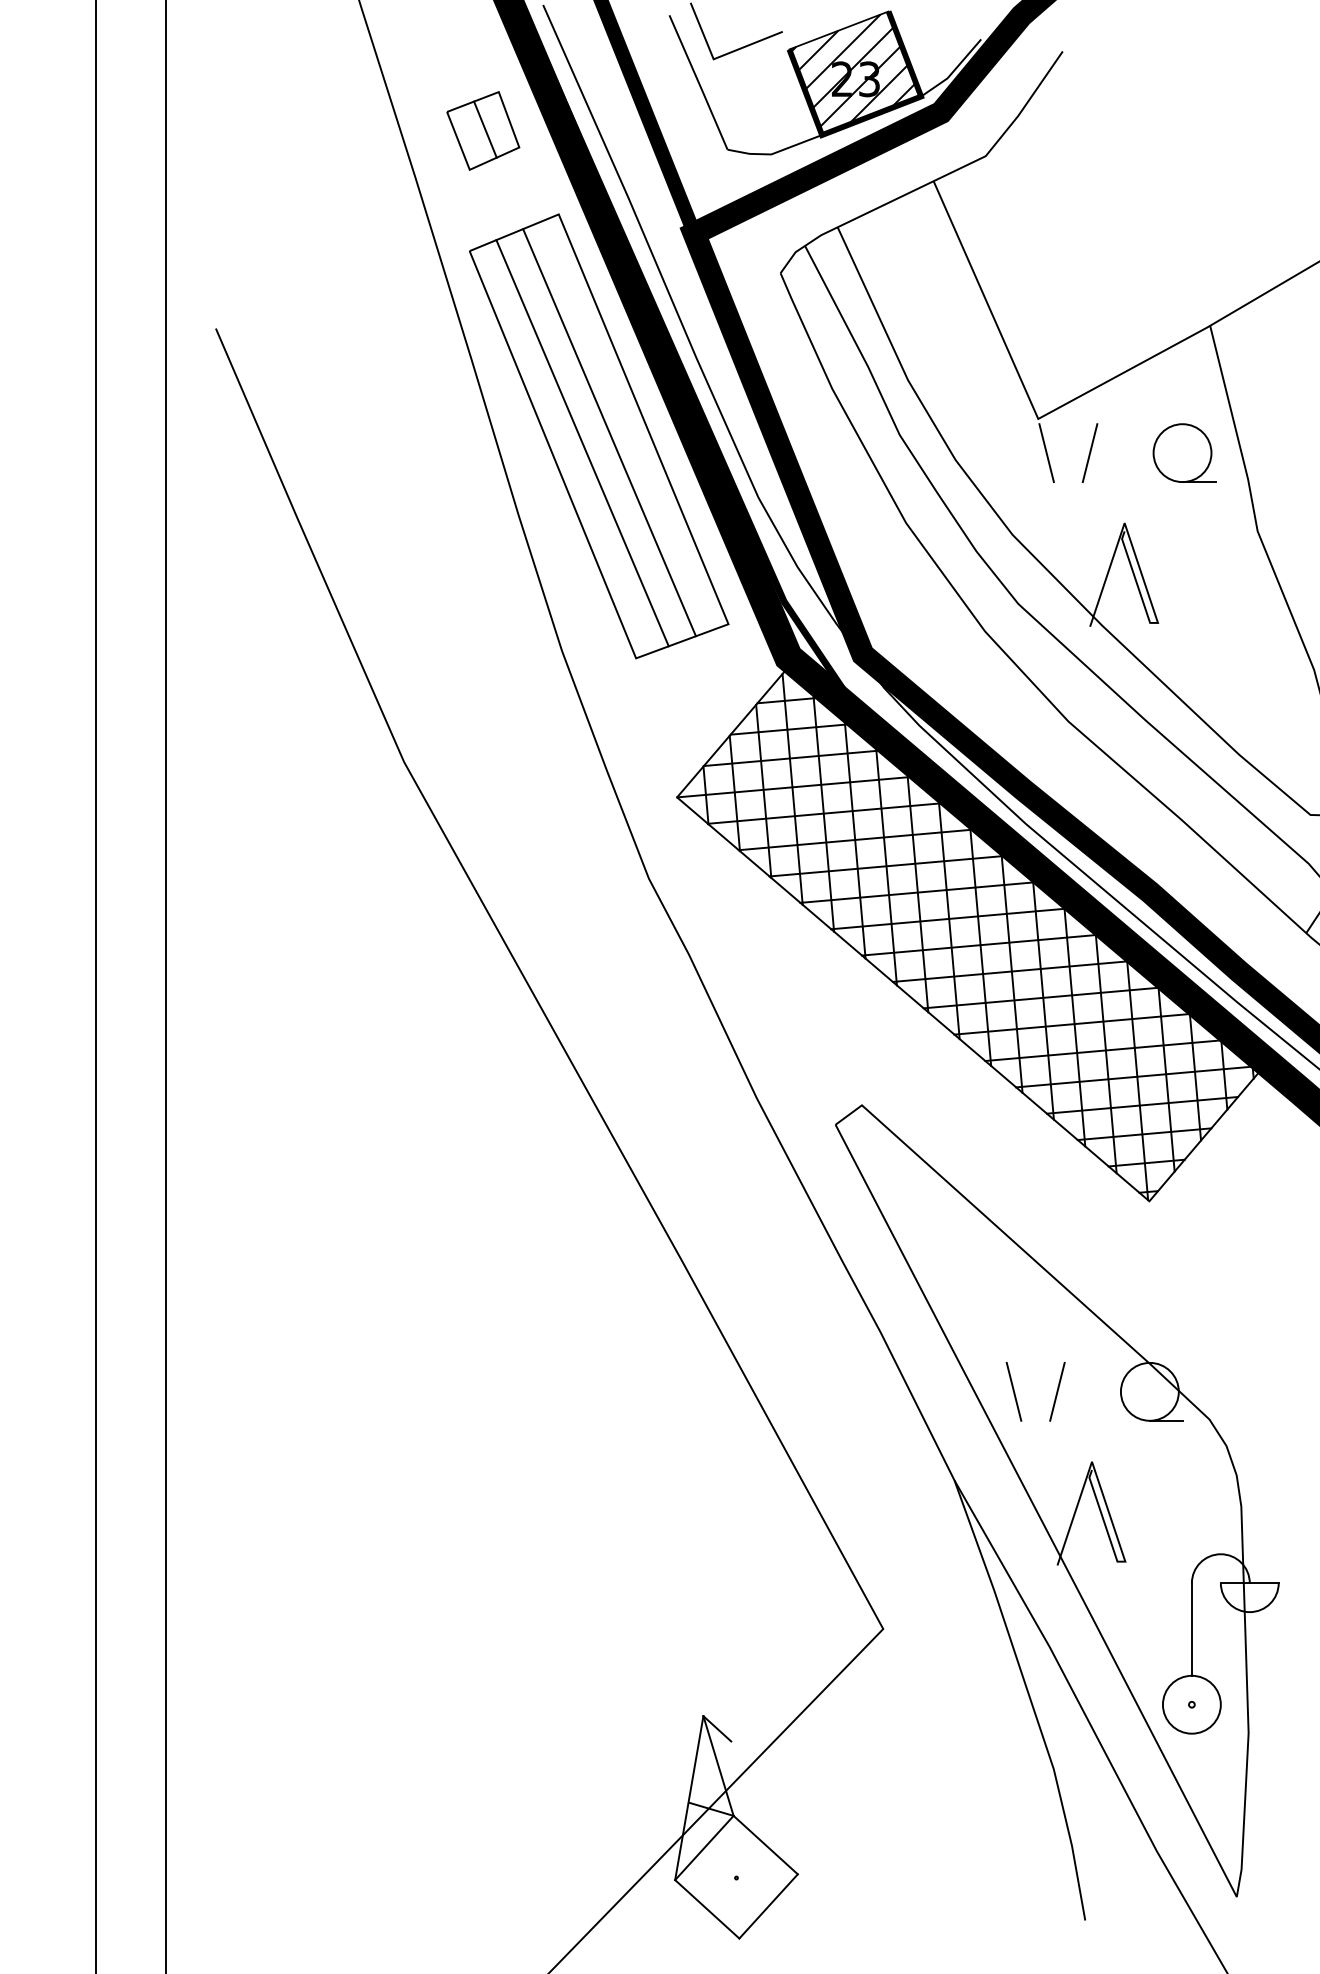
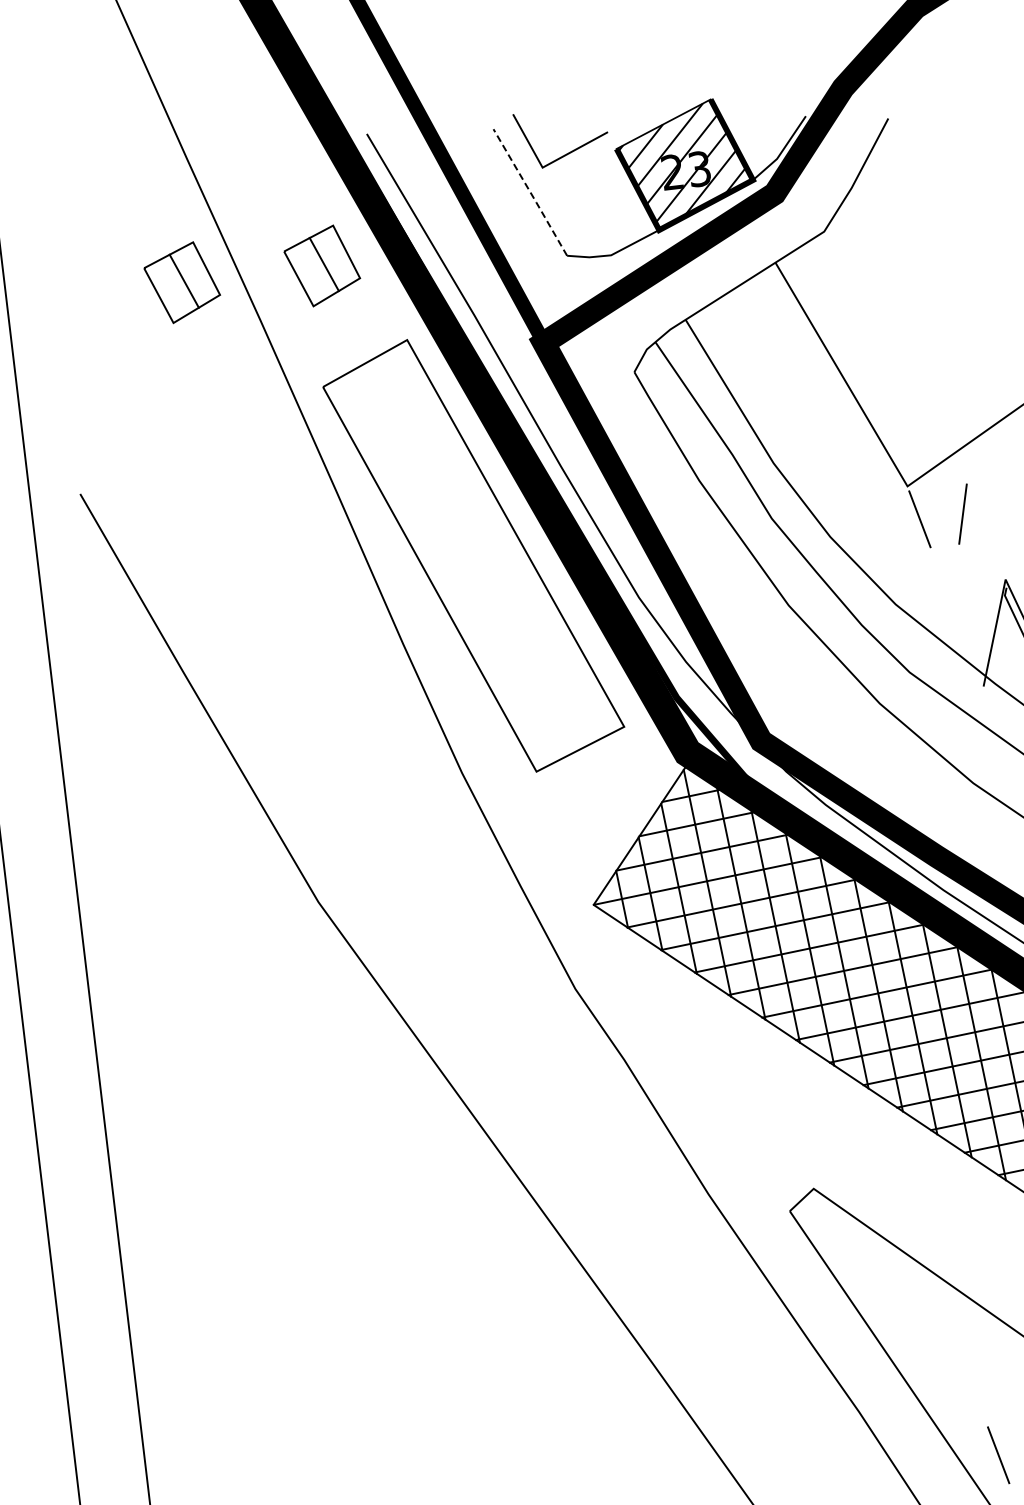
line: (698, 82) -> (530, 192), solid -> dashed
part: (342, 130) -> (182, 282), added
line: (609, 432) -> (483, 550), removed
line: (582, 443) -> (457, 564), removed

